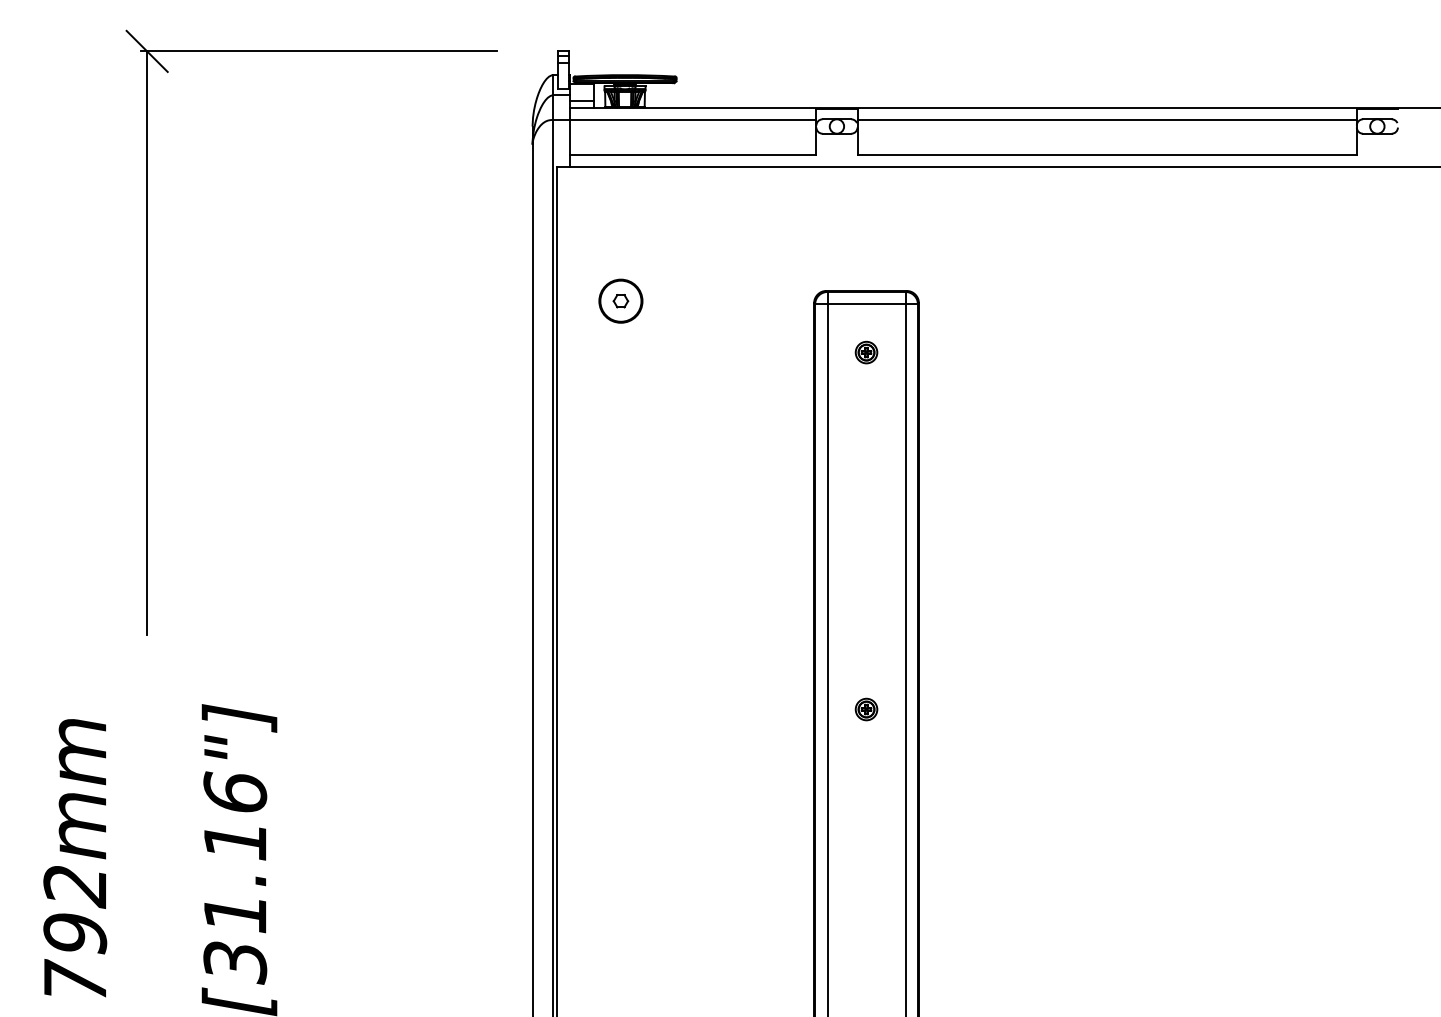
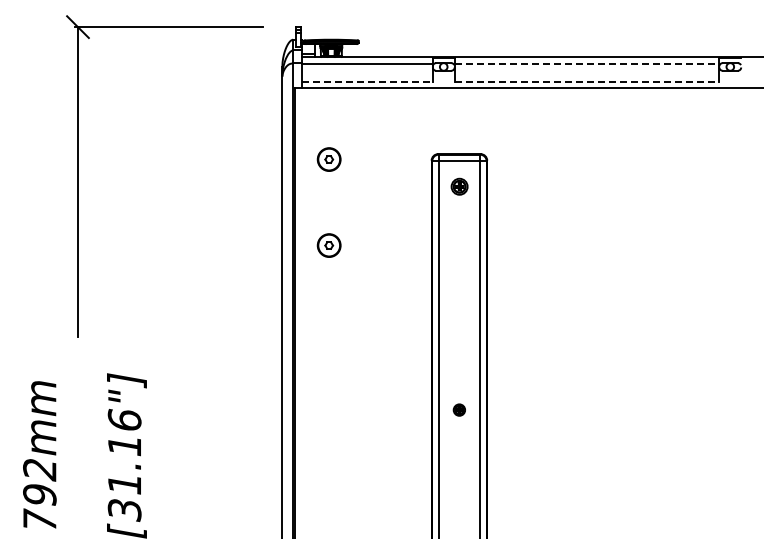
line: (1108, 120) -> (587, 63), solid -> dashed
line: (693, 155) -> (367, 82), solid -> dashed
line: (1108, 155) -> (587, 82), solid -> dashed
part: (864, 351) -> (458, 186), size x1.4
part: (619, 463) -> (328, 245), added
part: (864, 708) -> (458, 409), moved

